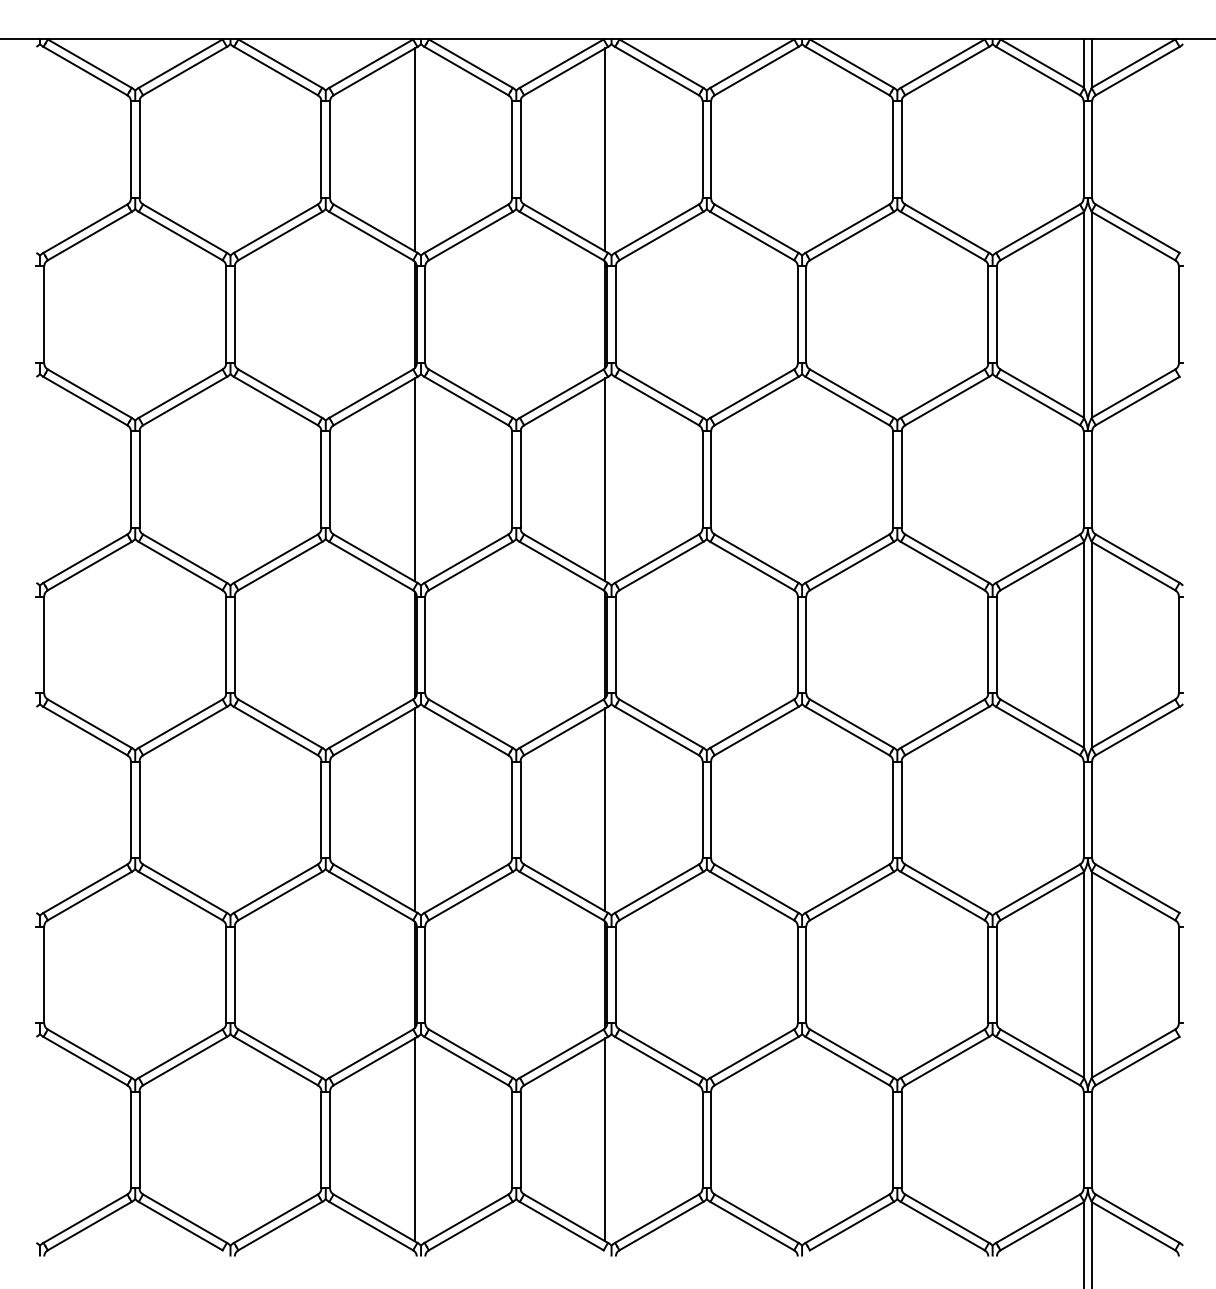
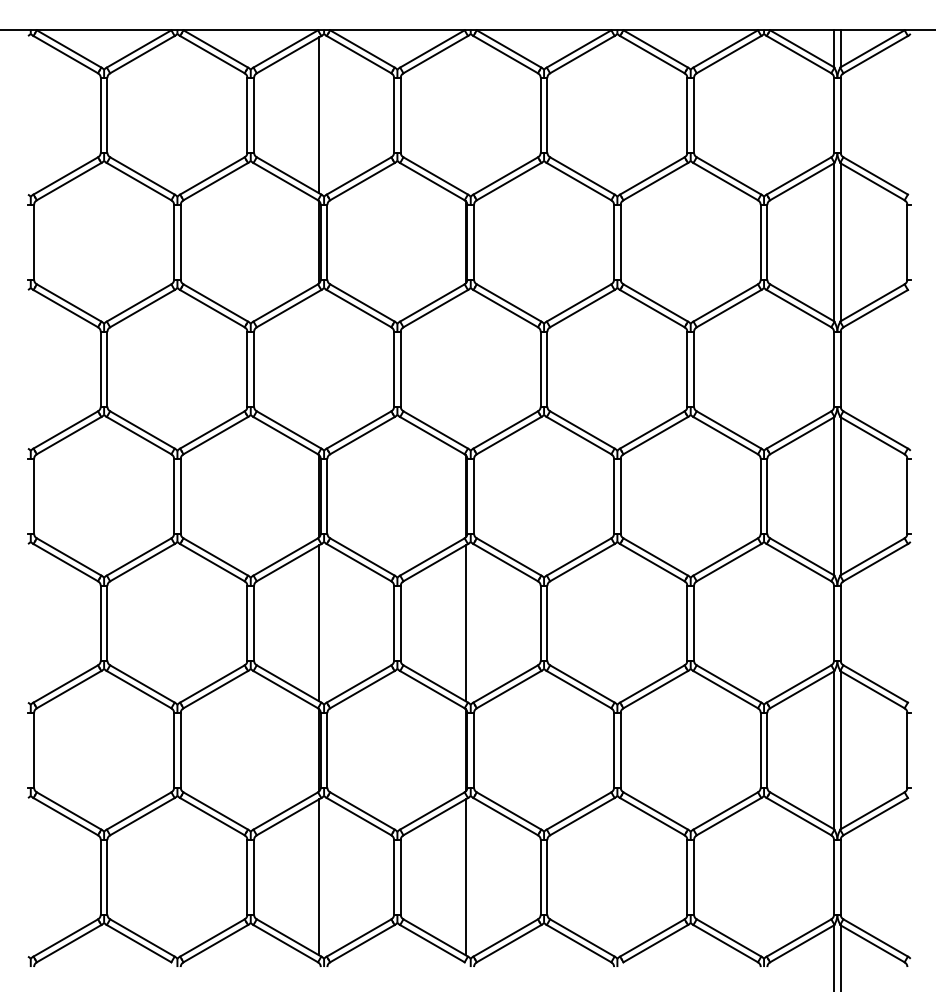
line: (605, 149) -> (466, 114), removed
line: (414, 479) -> (319, 368), removed
line: (605, 479) -> (466, 368), removed

